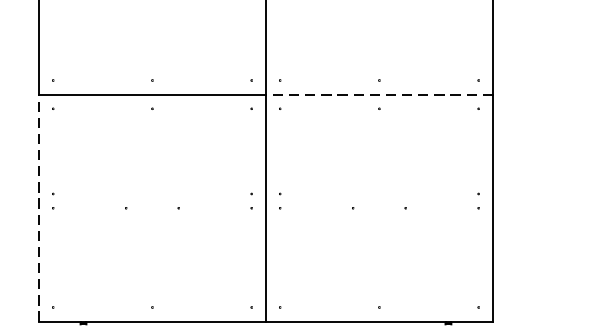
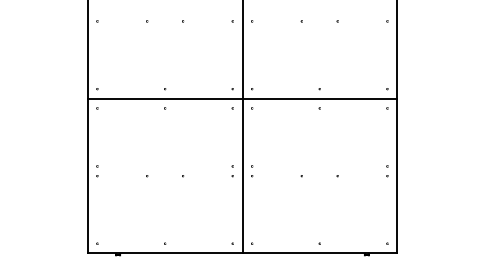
line: (378, 94) -> (319, 98), dashed -> solid
line: (38, 207) -> (87, 175), dashed -> solid

